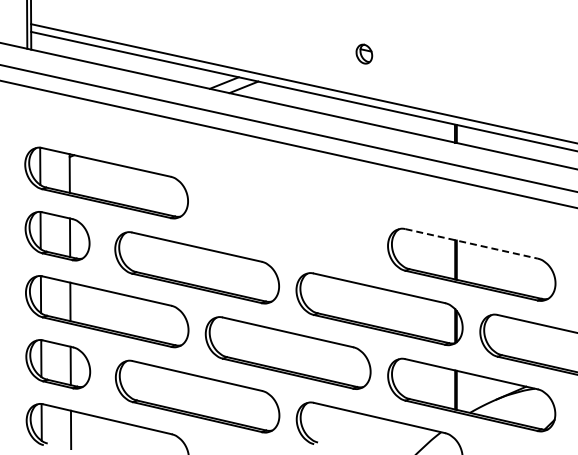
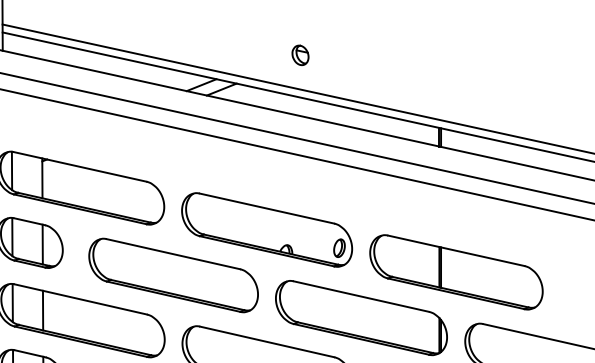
part: (364, 53) -> (300, 54), moved
part: (287, 223) -> (266, 229), added
line: (471, 243) -> (456, 250), dashed -> solid

